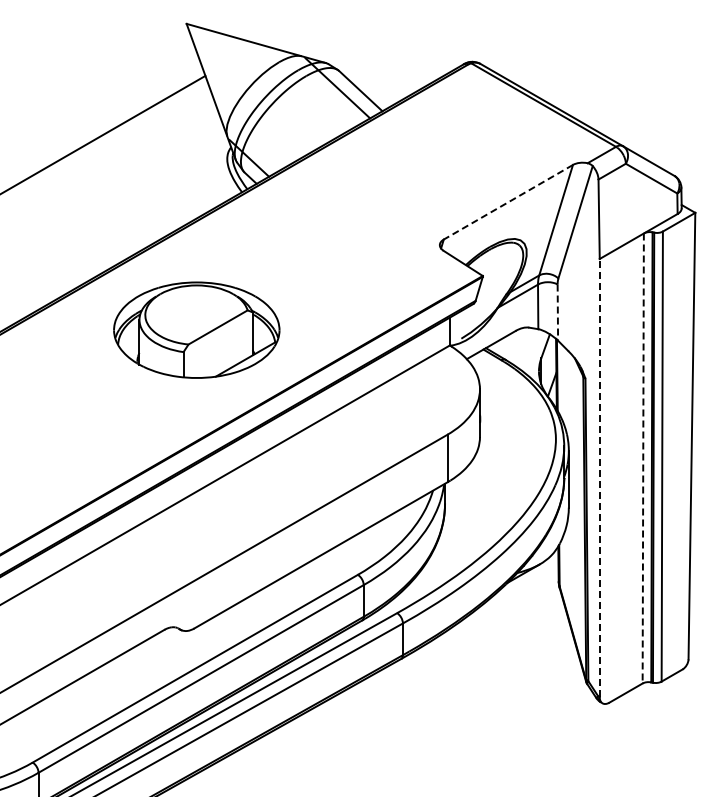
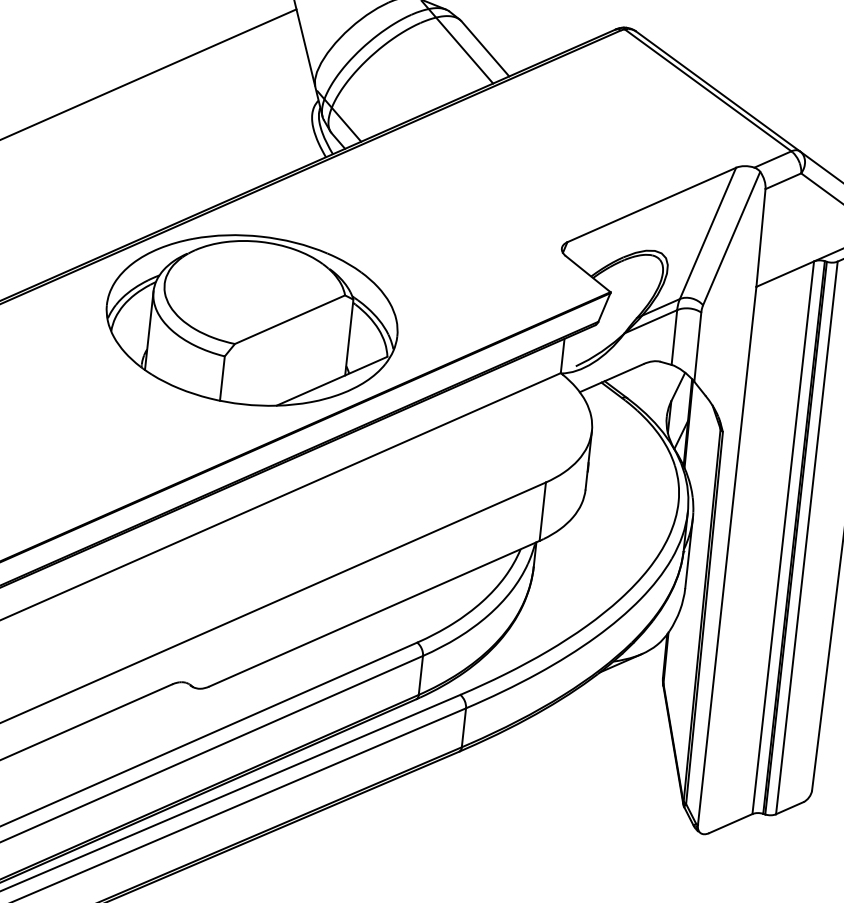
line: (508, 202) -> (651, 205), dashed -> solid
line: (557, 313) -> (697, 348), dashed -> solid
part: (196, 330) -> (251, 320), size x1.43
line: (643, 459) -> (783, 539), dashed -> solid
line: (599, 477) -> (726, 555), dashed -> solid

